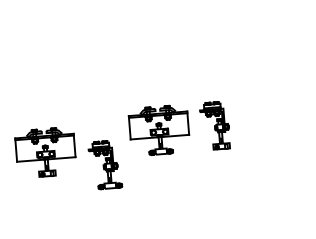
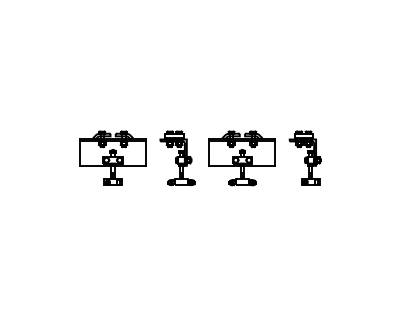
part: (45, 152) -> (112, 157), moved
part: (105, 165) -> (177, 158), moved

